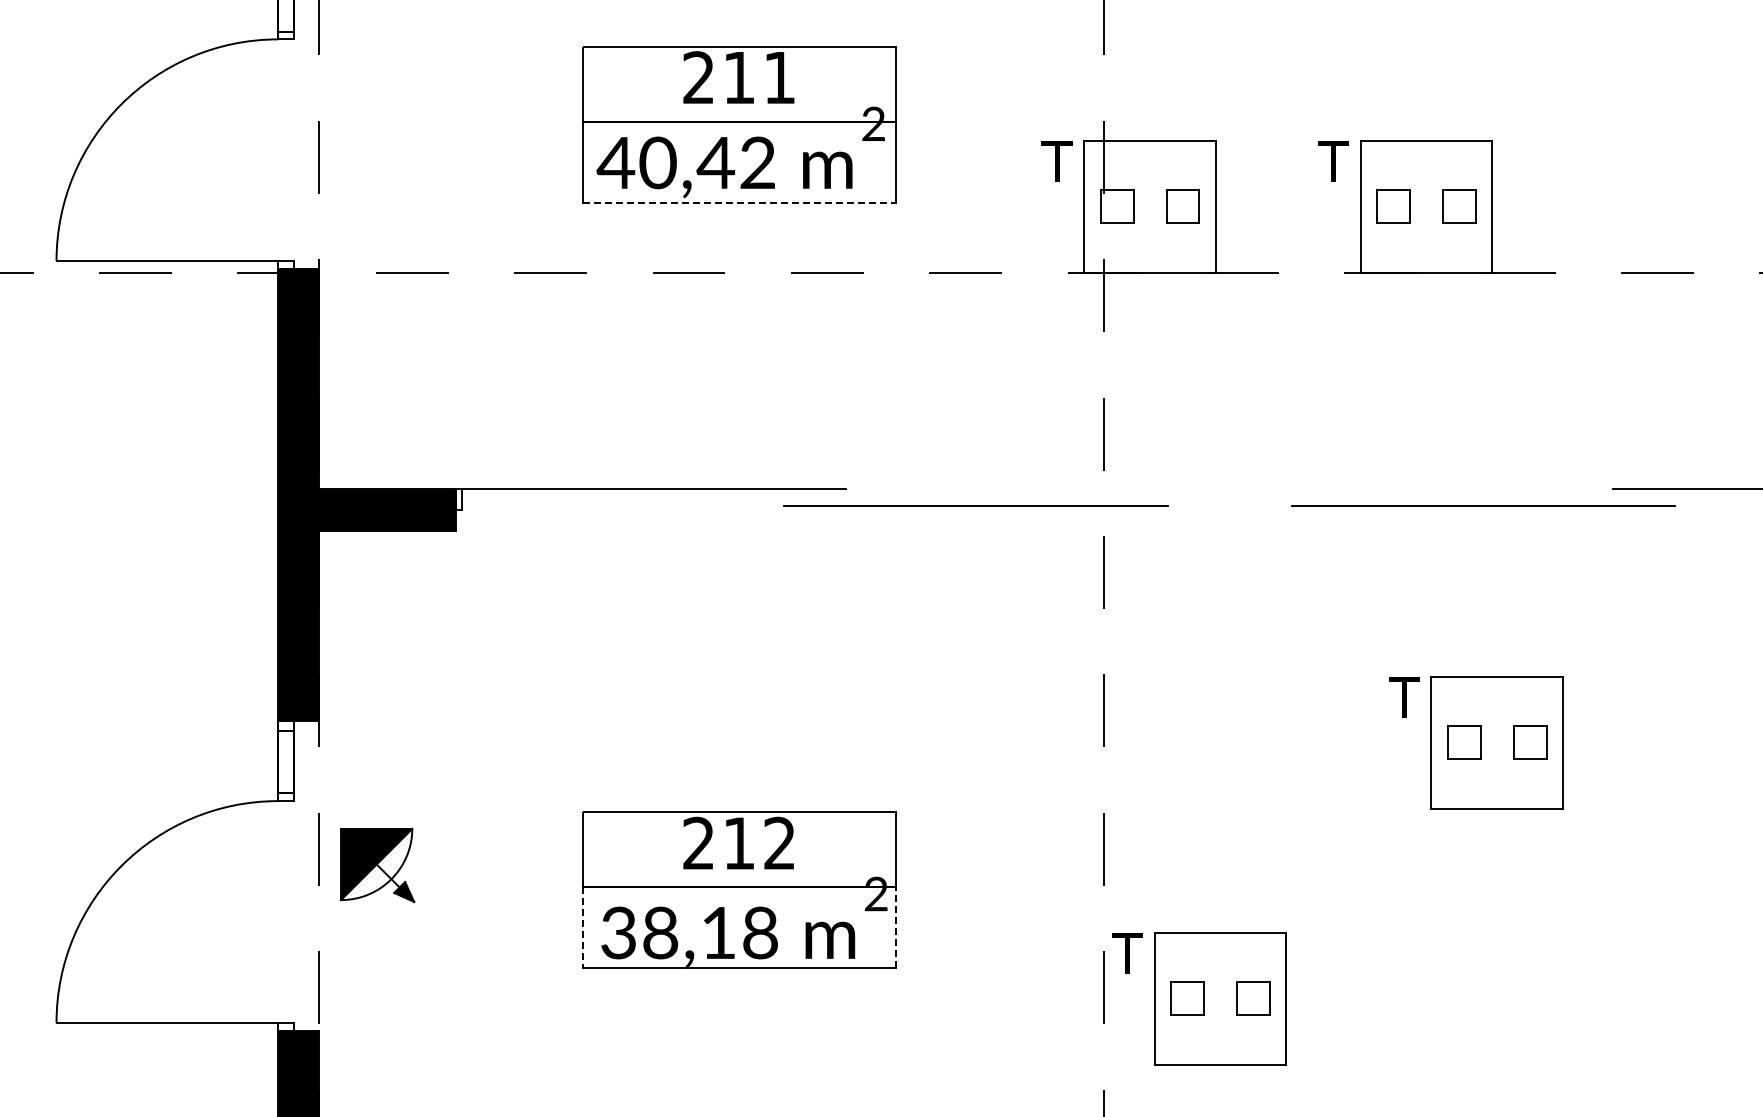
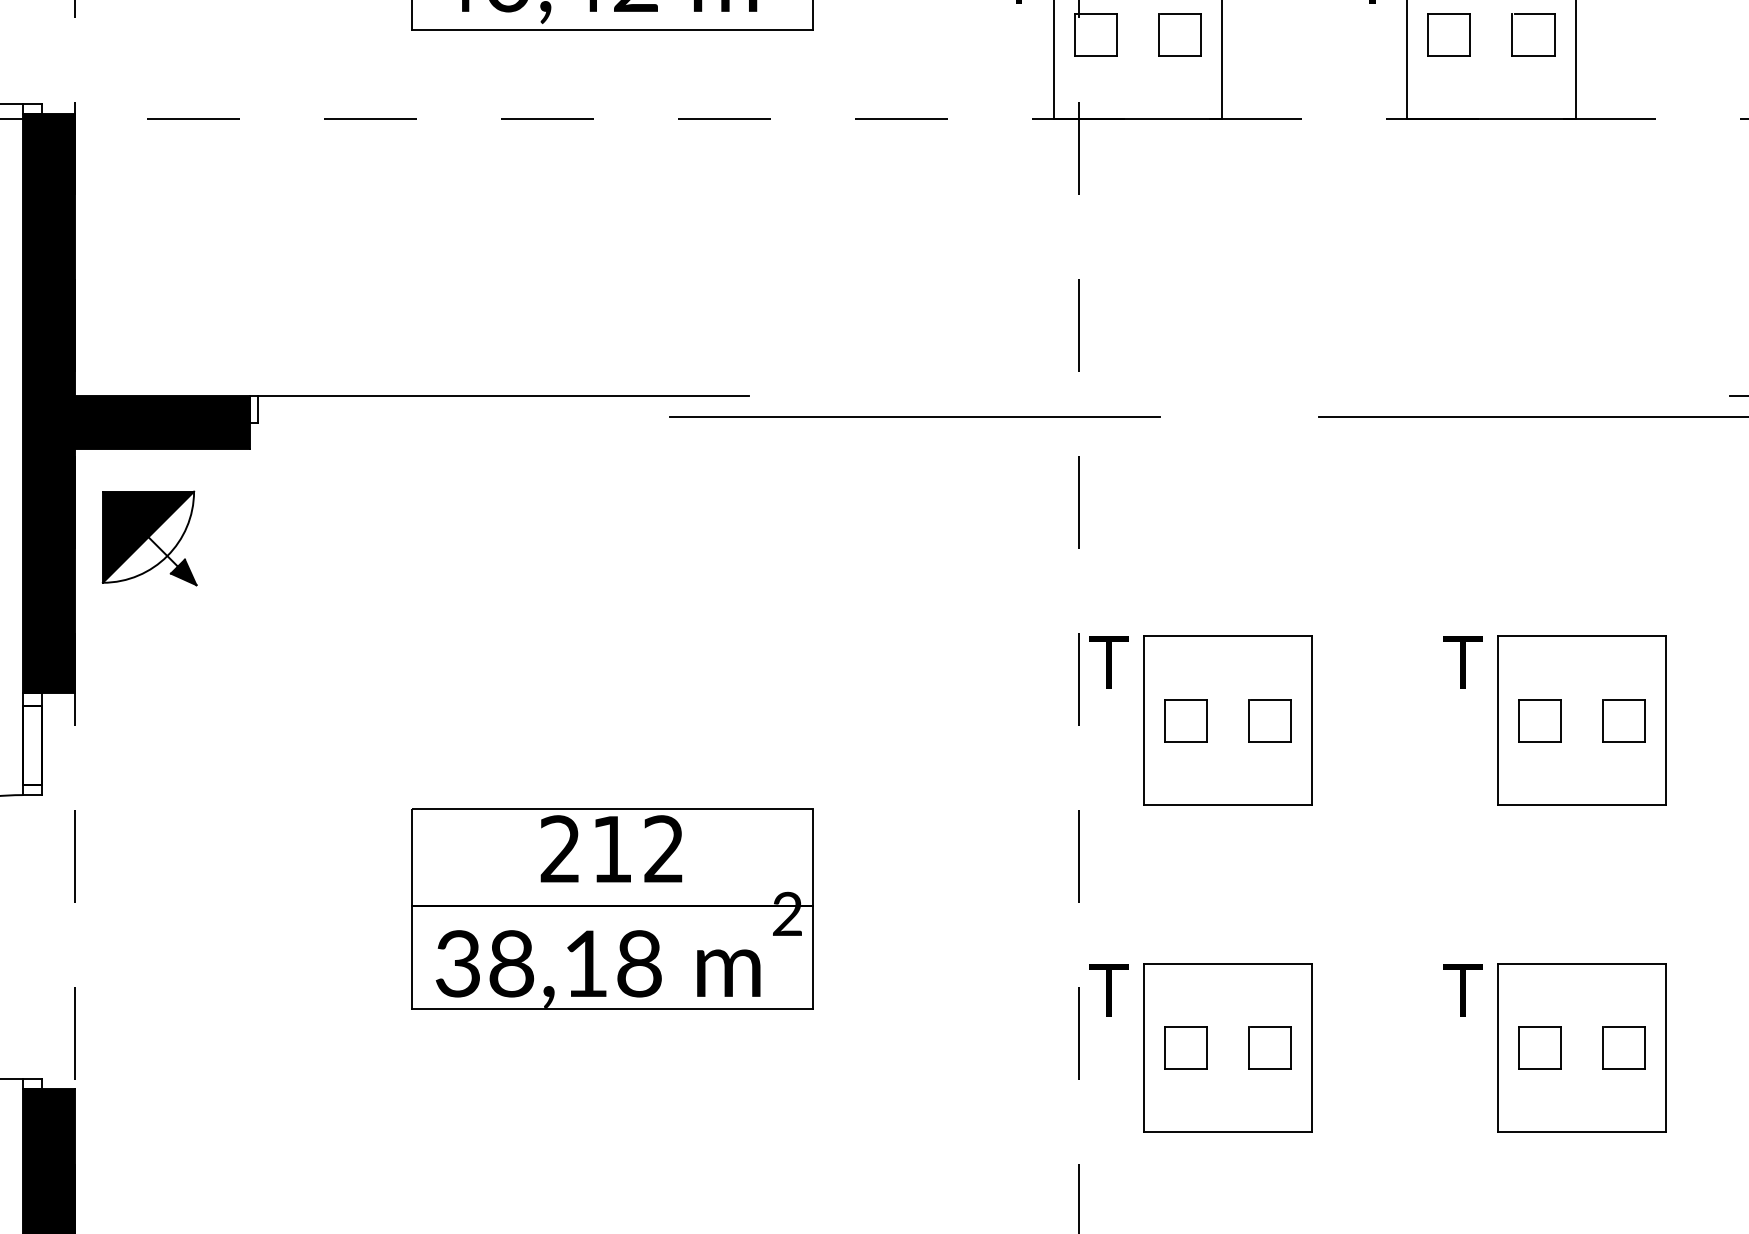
line: (739, 202) -> (612, 29), dashed -> solid
part: (1199, 742) -> (1200, 720), added
part: (377, 865) -> (149, 538), moved
line: (582, 927) -> (411, 956), dashed -> solid
line: (896, 927) -> (813, 956), dashed -> solid
part: (1476, 998) -> (1555, 1047), added

